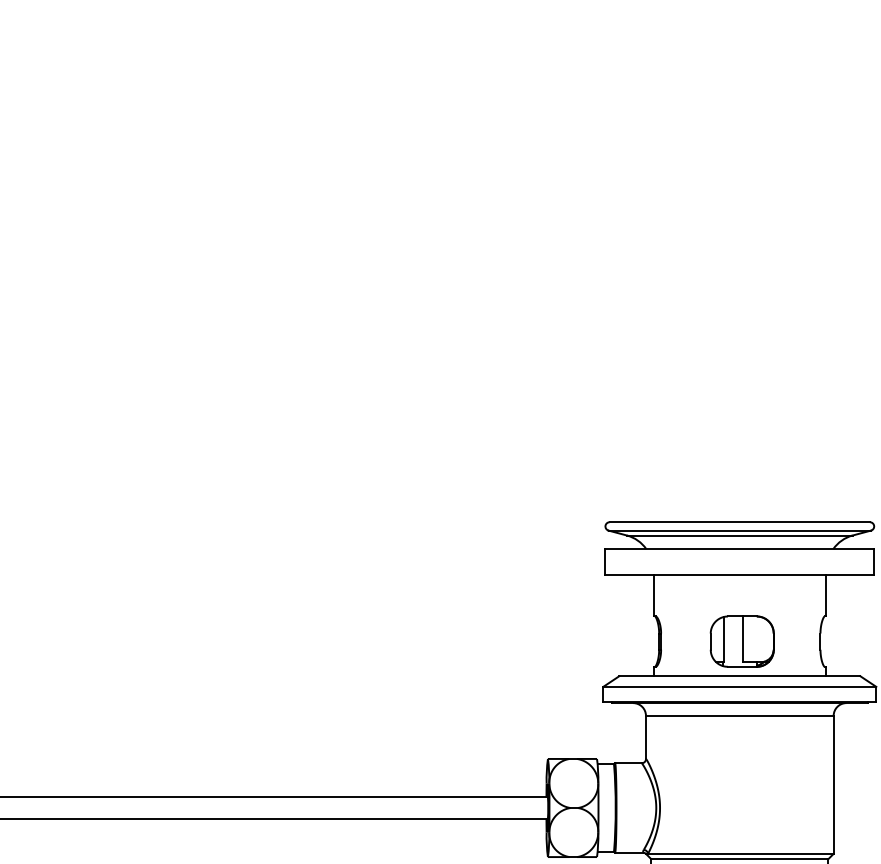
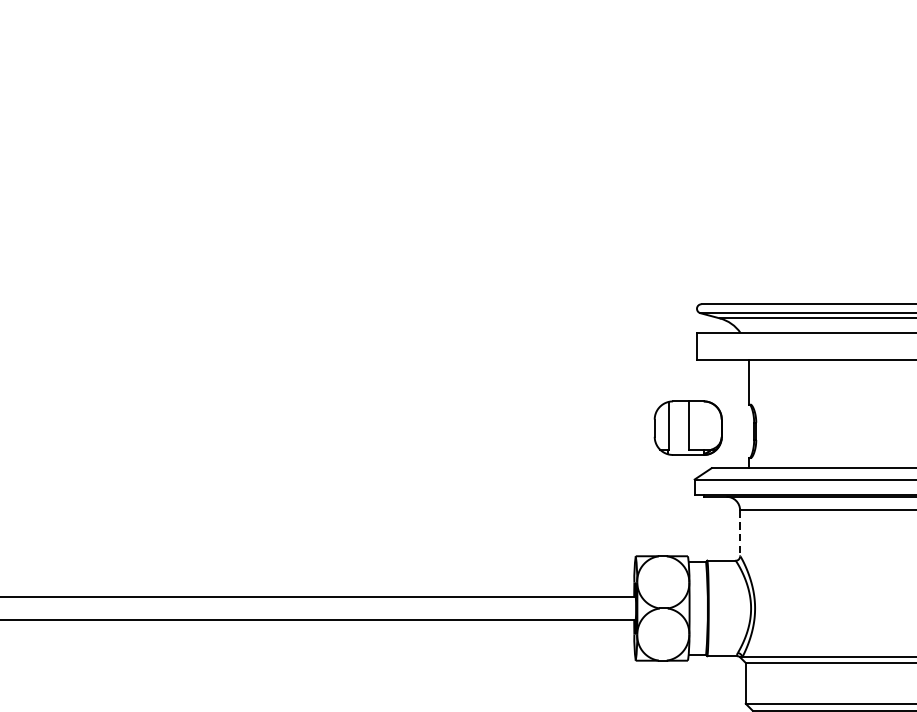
part: (741, 641) -> (687, 428), moved
line: (645, 737) -> (739, 533), solid -> dashed

